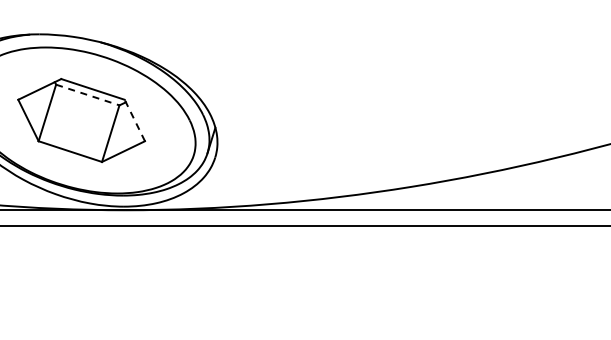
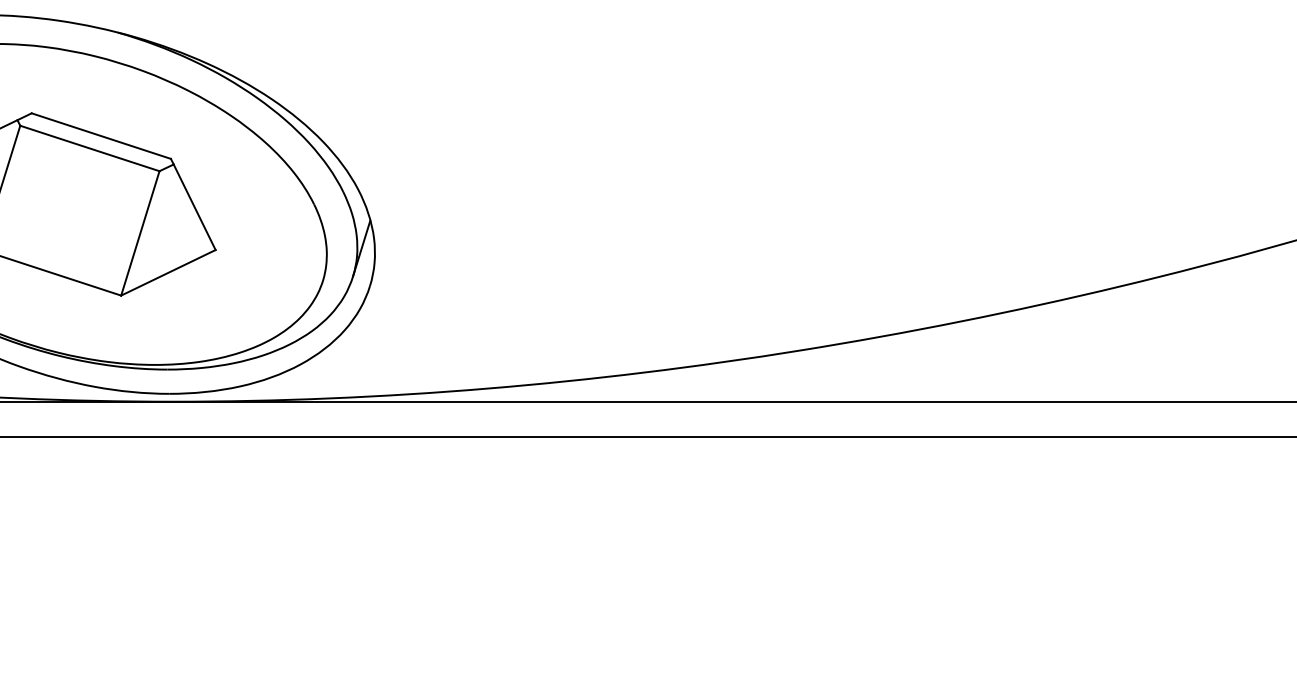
line: (88, 95) -> (91, 149), dashed -> solid
line: (134, 120) -> (192, 204), dashed -> solid

